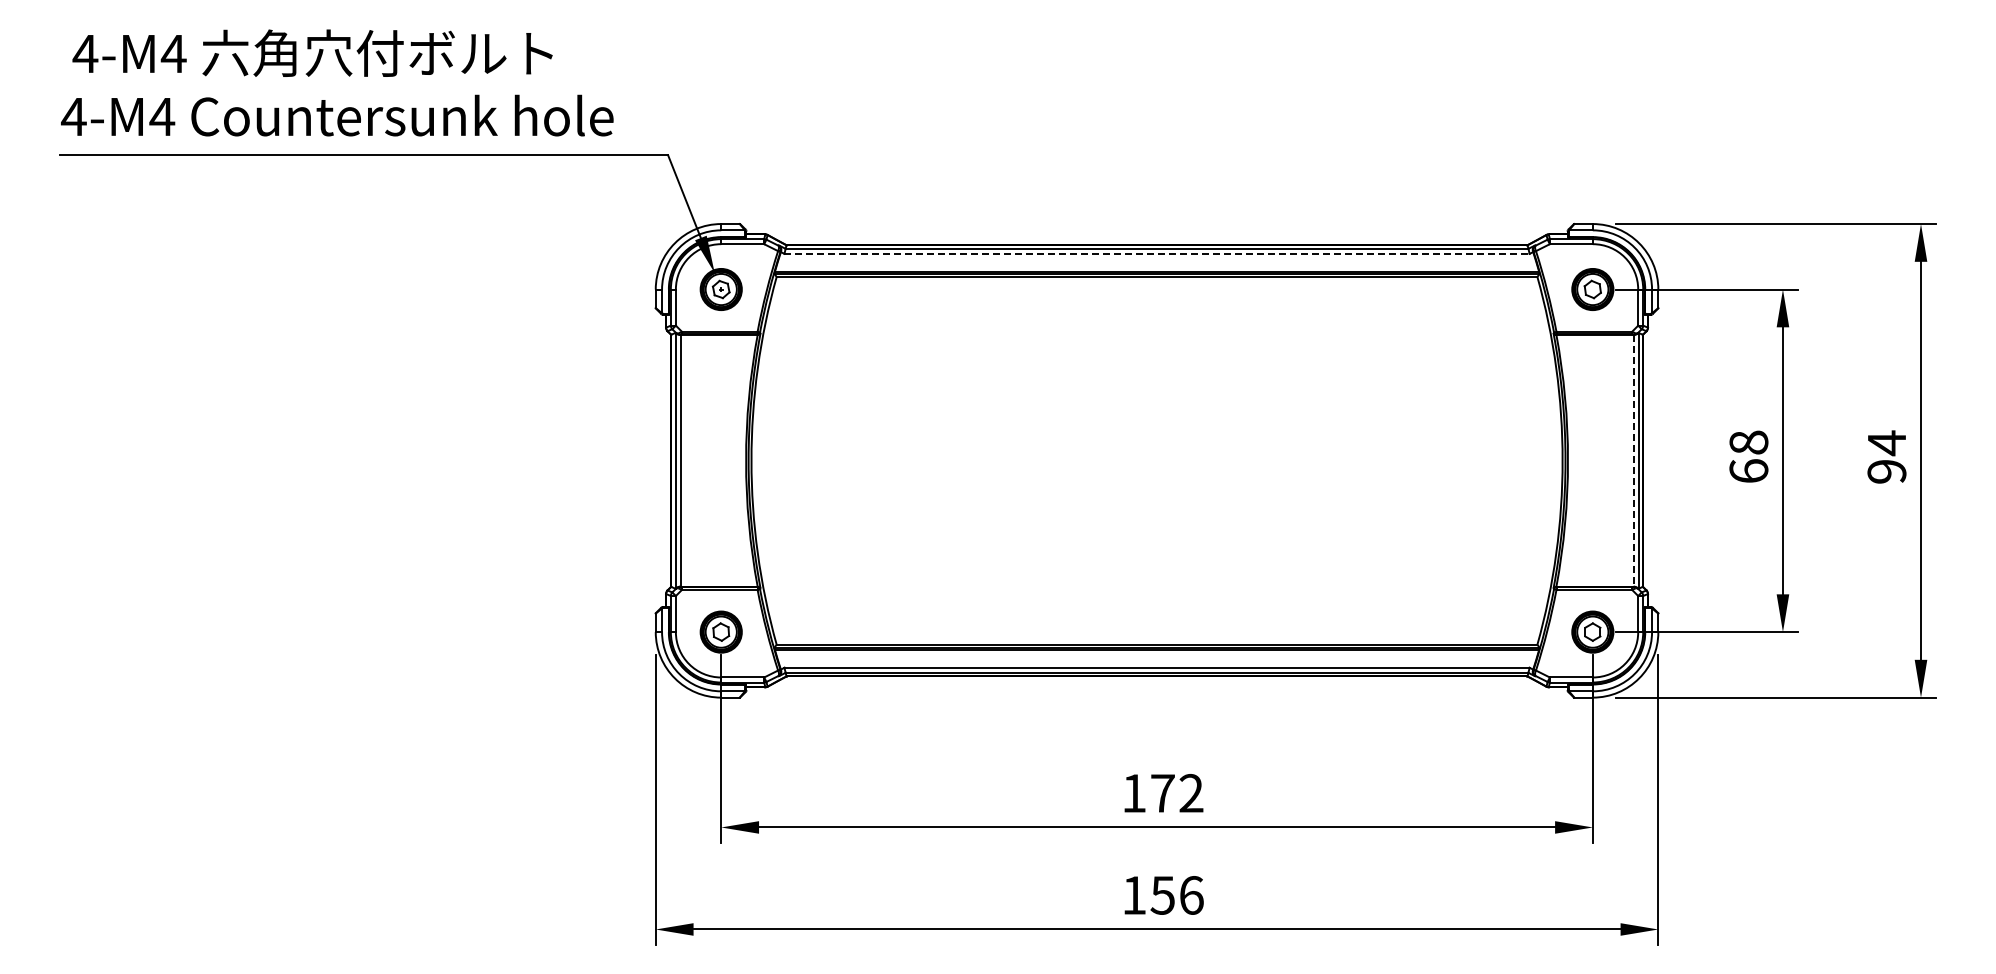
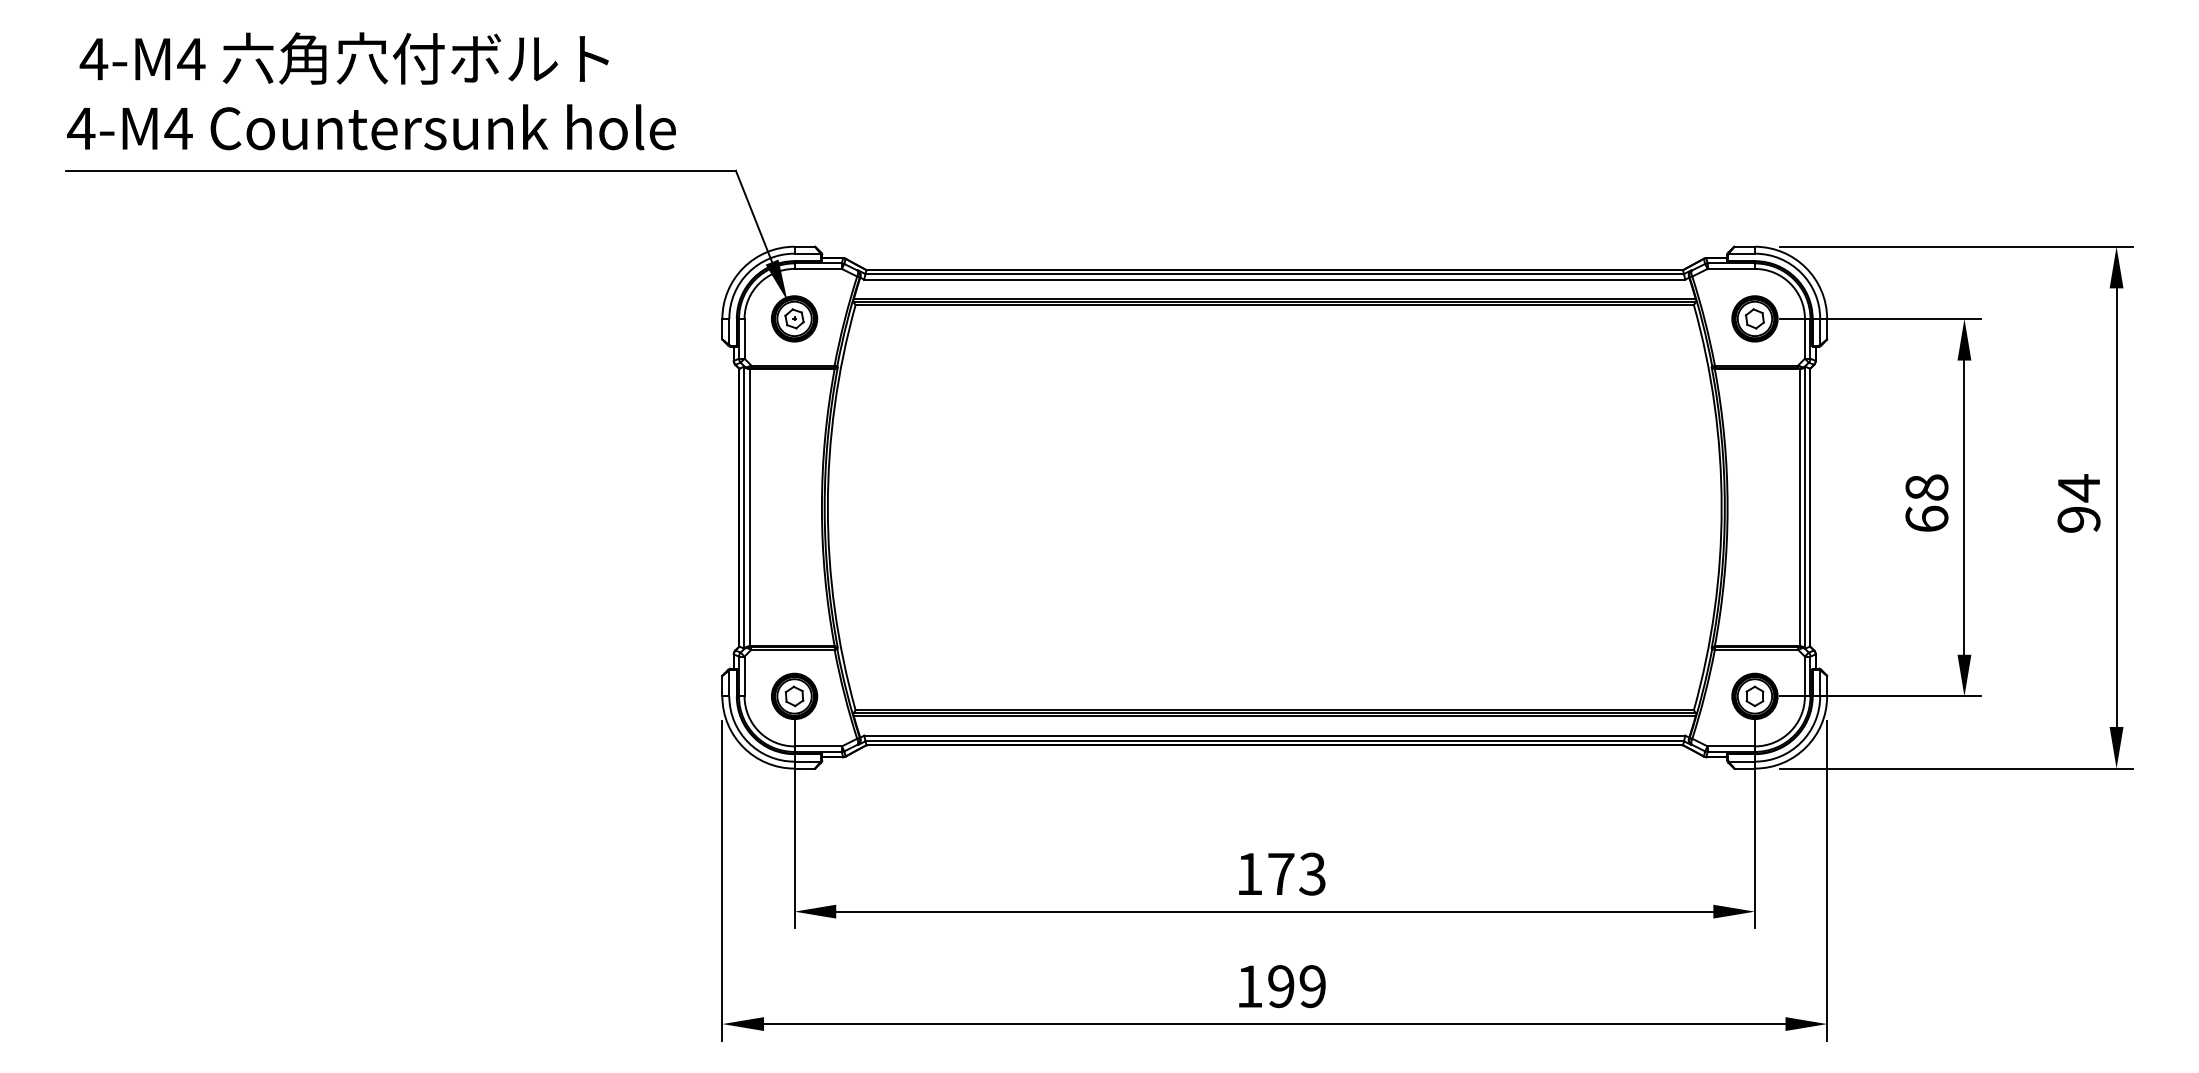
line: (1157, 253) -> (1275, 279), dashed -> solid
line: (1633, 460) -> (1799, 507), dashed -> solid
text: (1191, 793) -> (1312, 874), 172 -> 173
text: (1176, 895) -> (1296, 986), 156 -> 199

